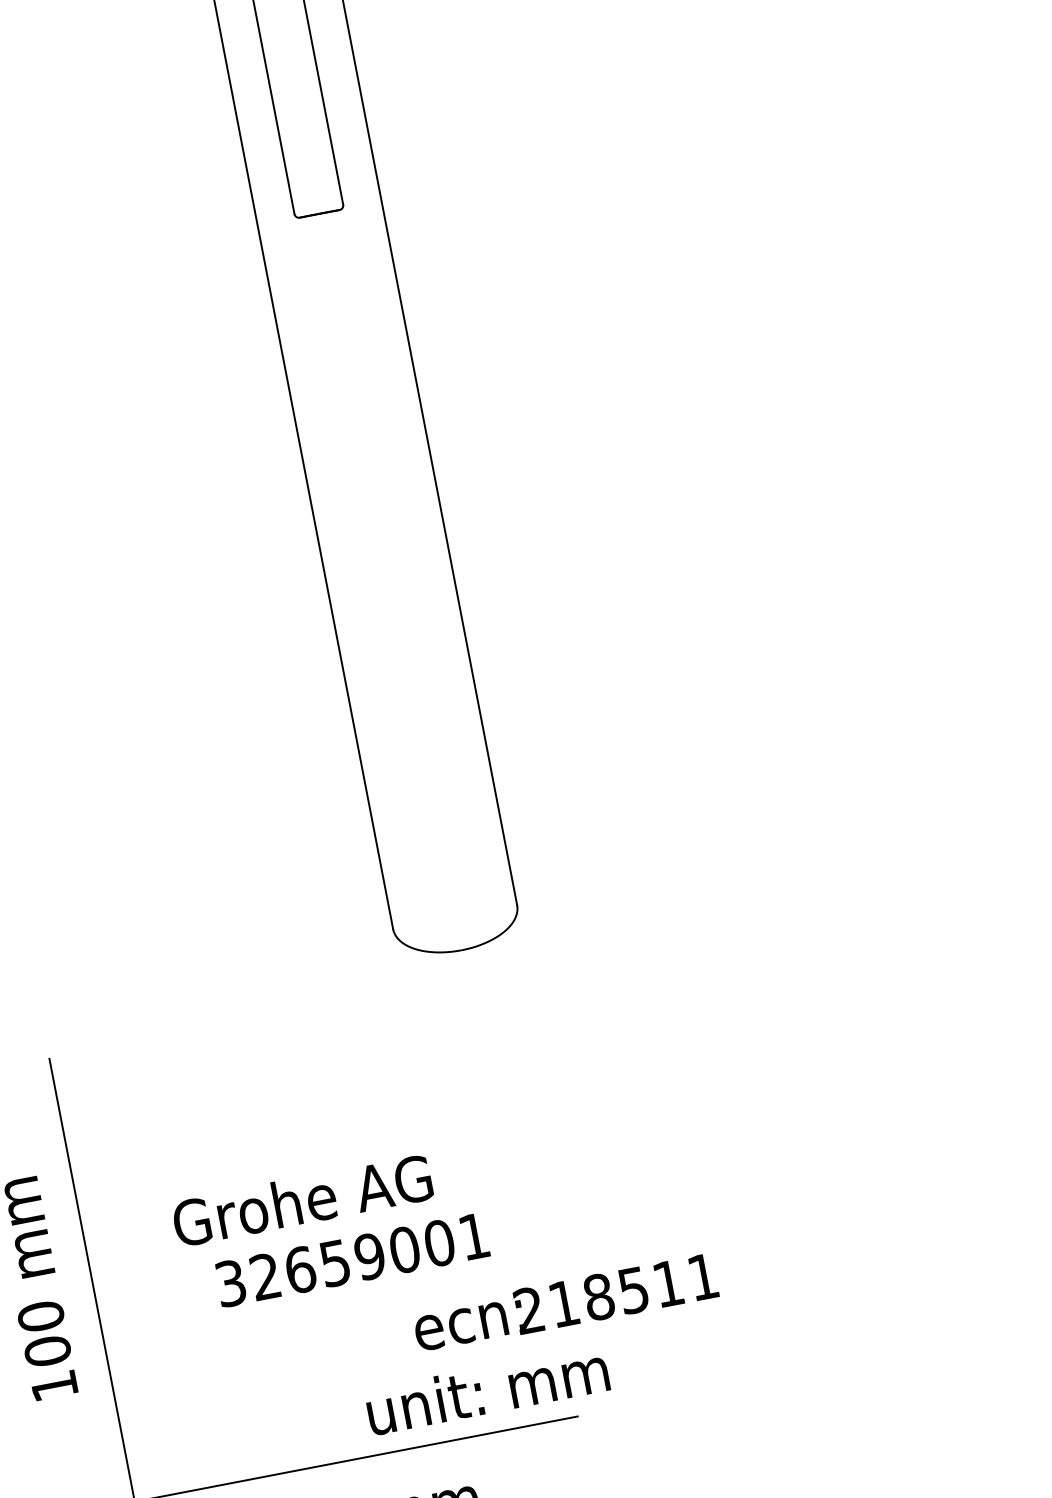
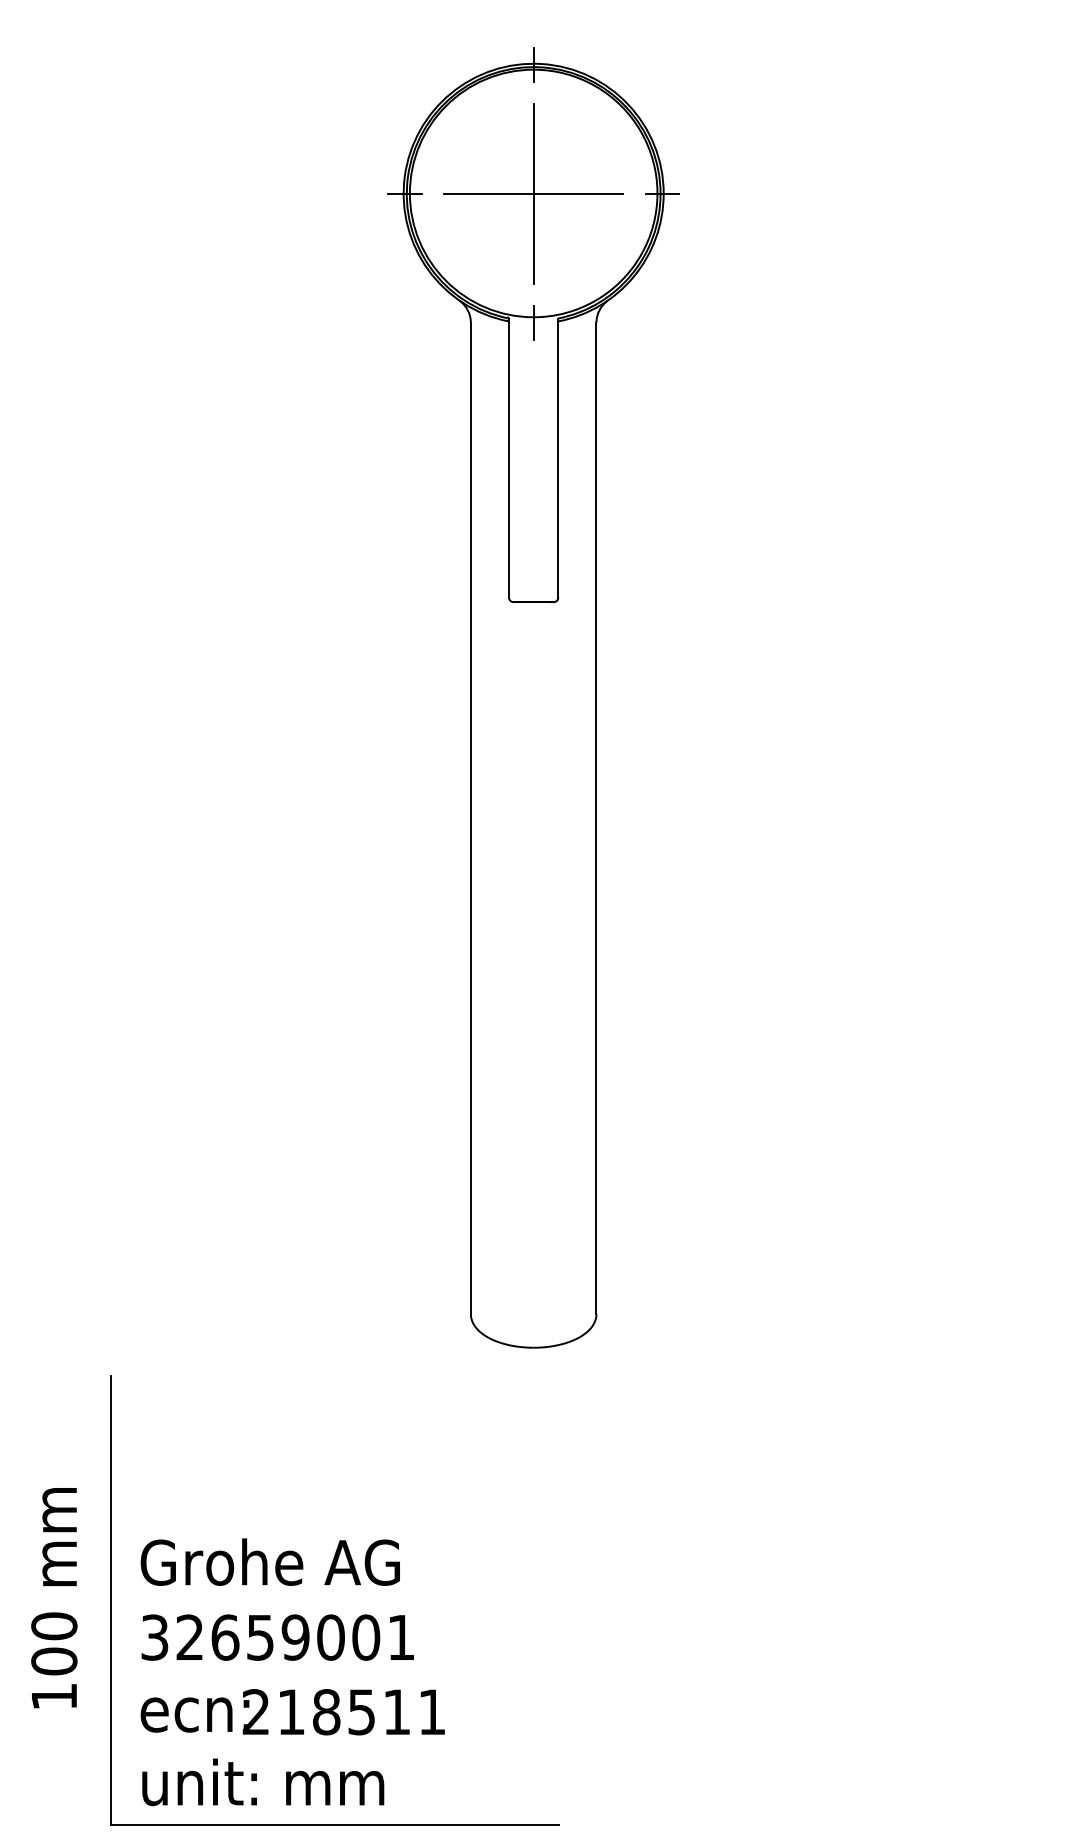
text: (301, 1200) -> (269, 1561), moved
text: (351, 1259) -> (277, 1637), moved
text: (565, 1303) -> (292, 1712), moved
text: (487, 1390) -> (263, 1782), moved

